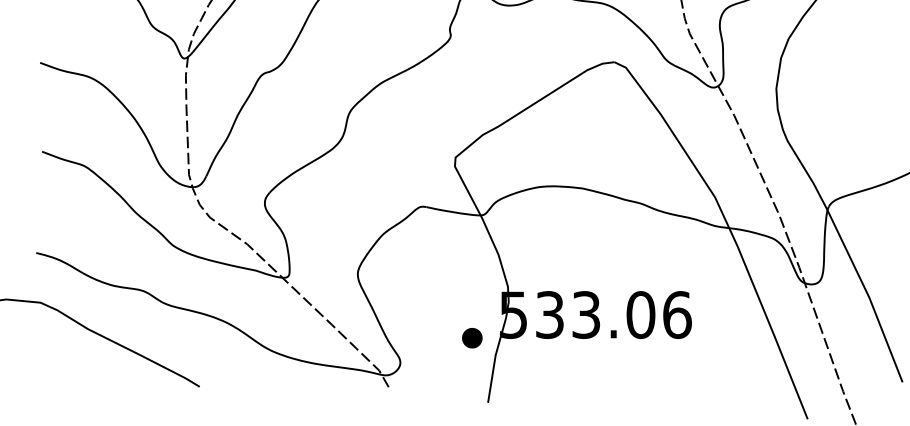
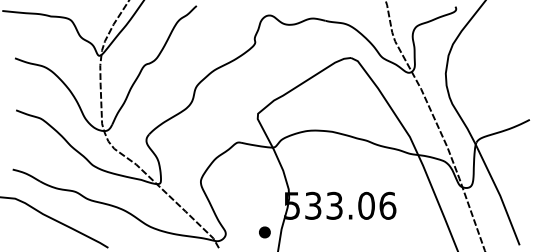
part: (471, 338) -> (264, 232), moved

